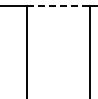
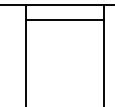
line: (59, 6) -> (65, 5), dashed -> solid
line: (58, 18) -> (64, 19), added

